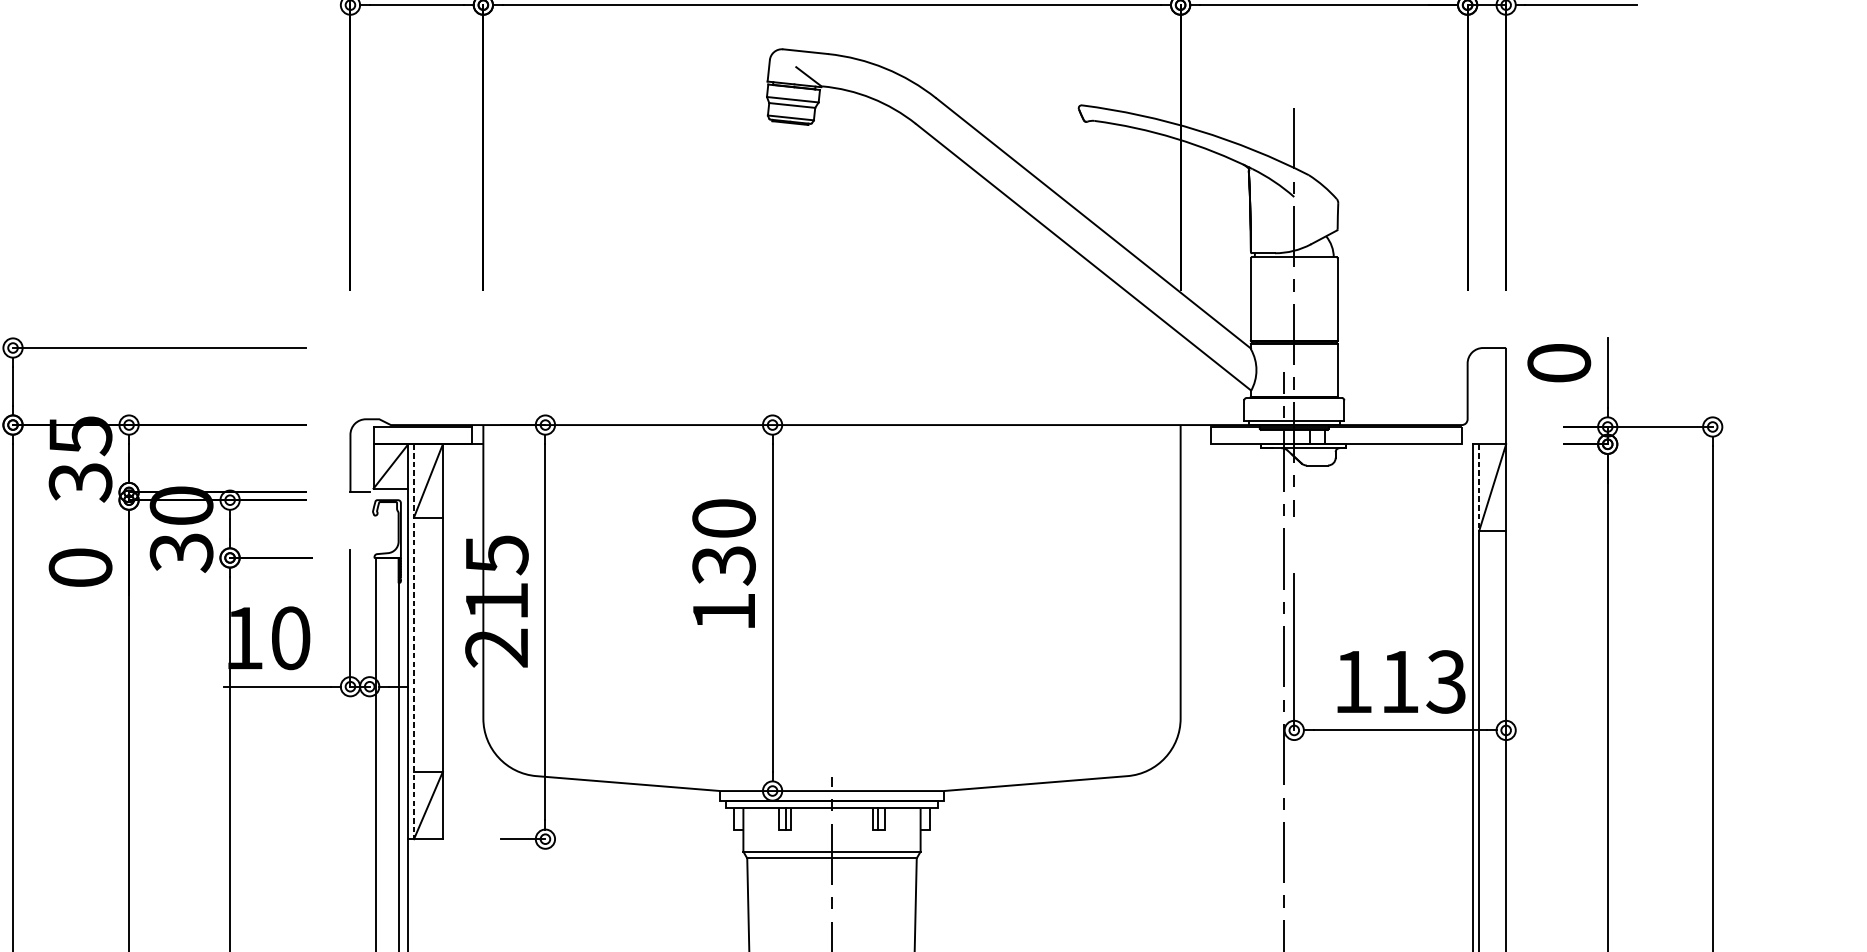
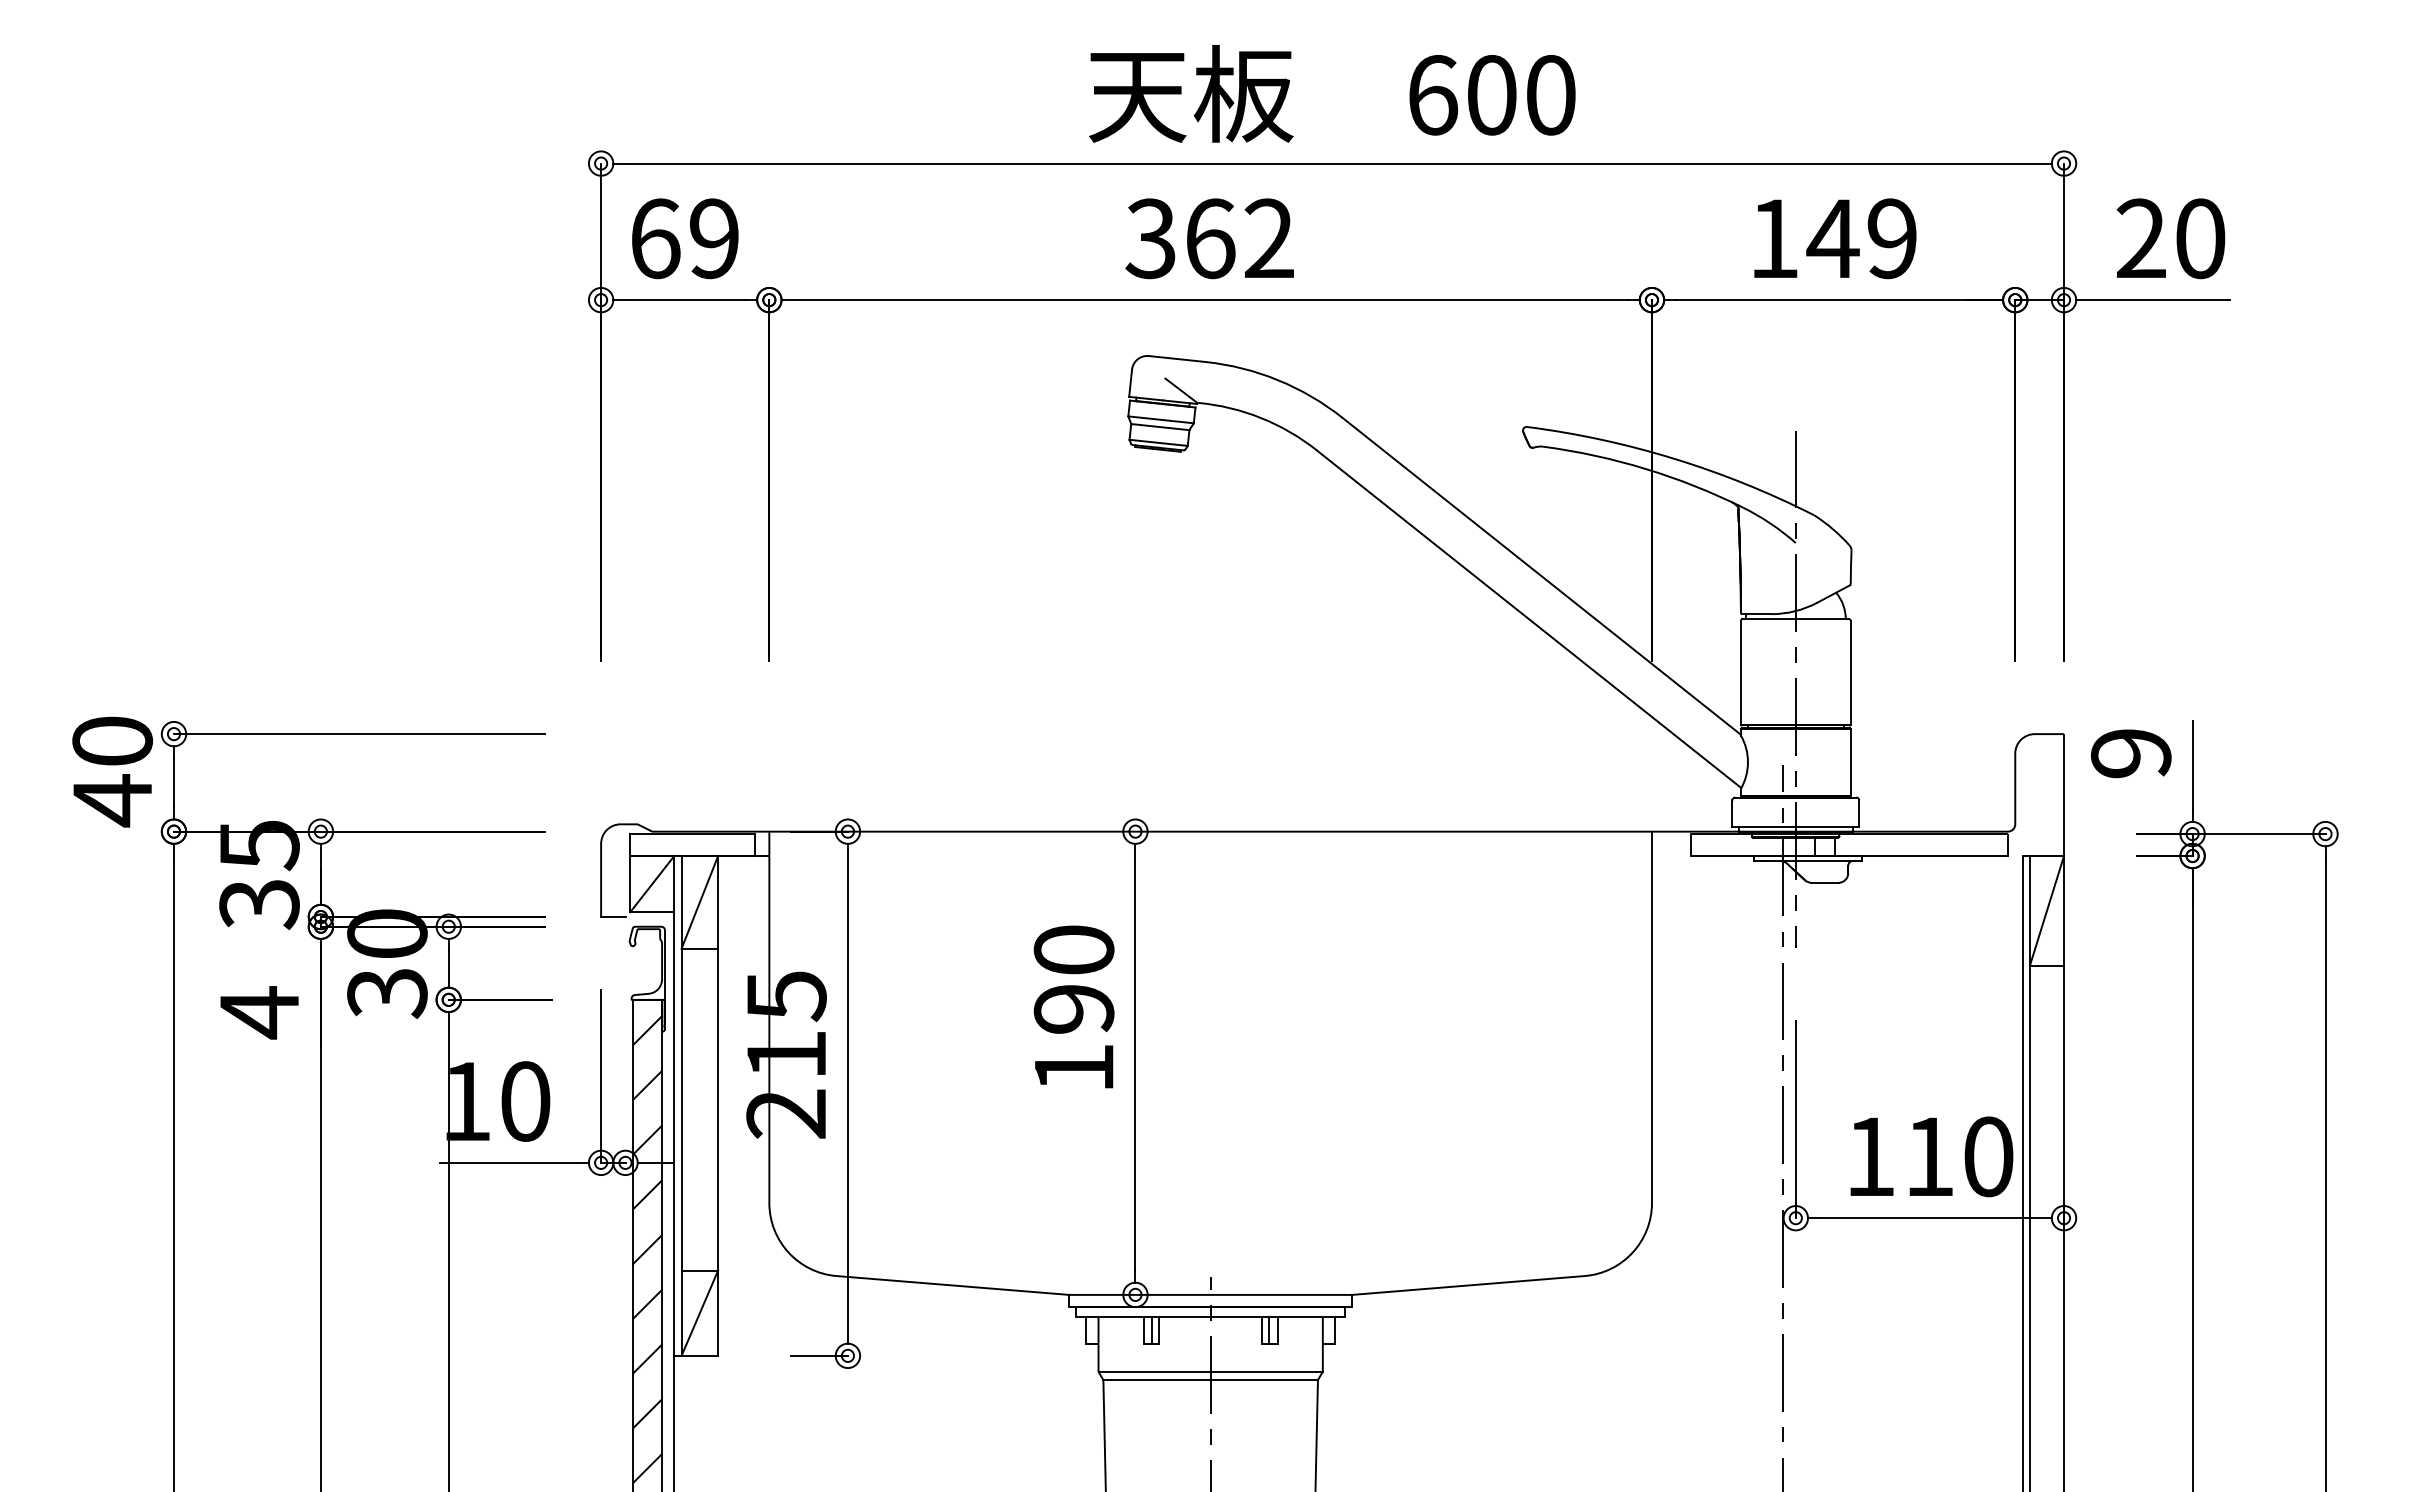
text: (1559, 363) -> (2131, 753), 0 -> 9
line: (1478, 487) -> (2029, 910), dashed -> solid
text: (724, 566) -> (1074, 1010), 130 -> 190
text: (80, 567) -> (259, 1012), 0 -> 4
line: (413, 641) -> (681, 1105), dashed -> solid
text: (1445, 681) -> (1987, 1156), 113 -> 110
hatch: (387, 755) -> (647, 1249), added

